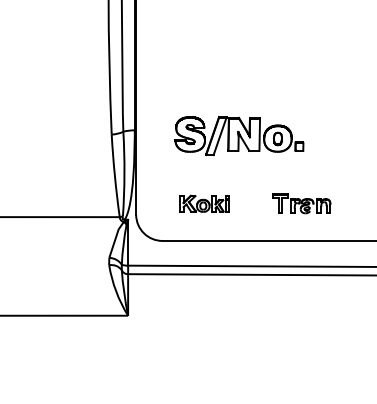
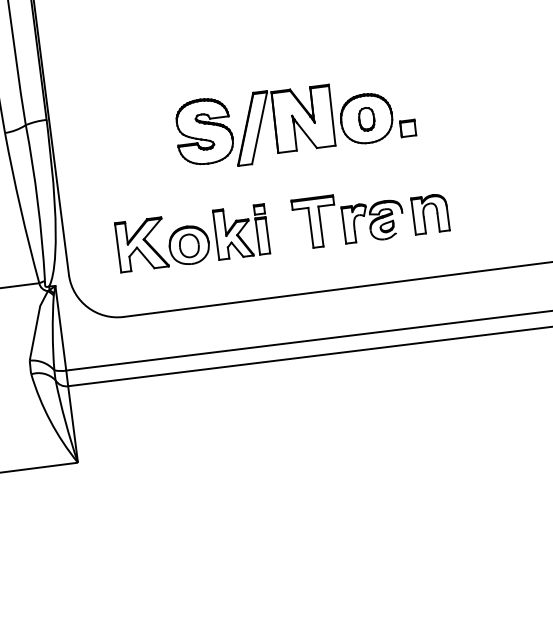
part: (239, 136) -> (295, 123), moved
part: (204, 203) -> (192, 238), size x1.67
part: (301, 203) -> (370, 215), size x1.43

